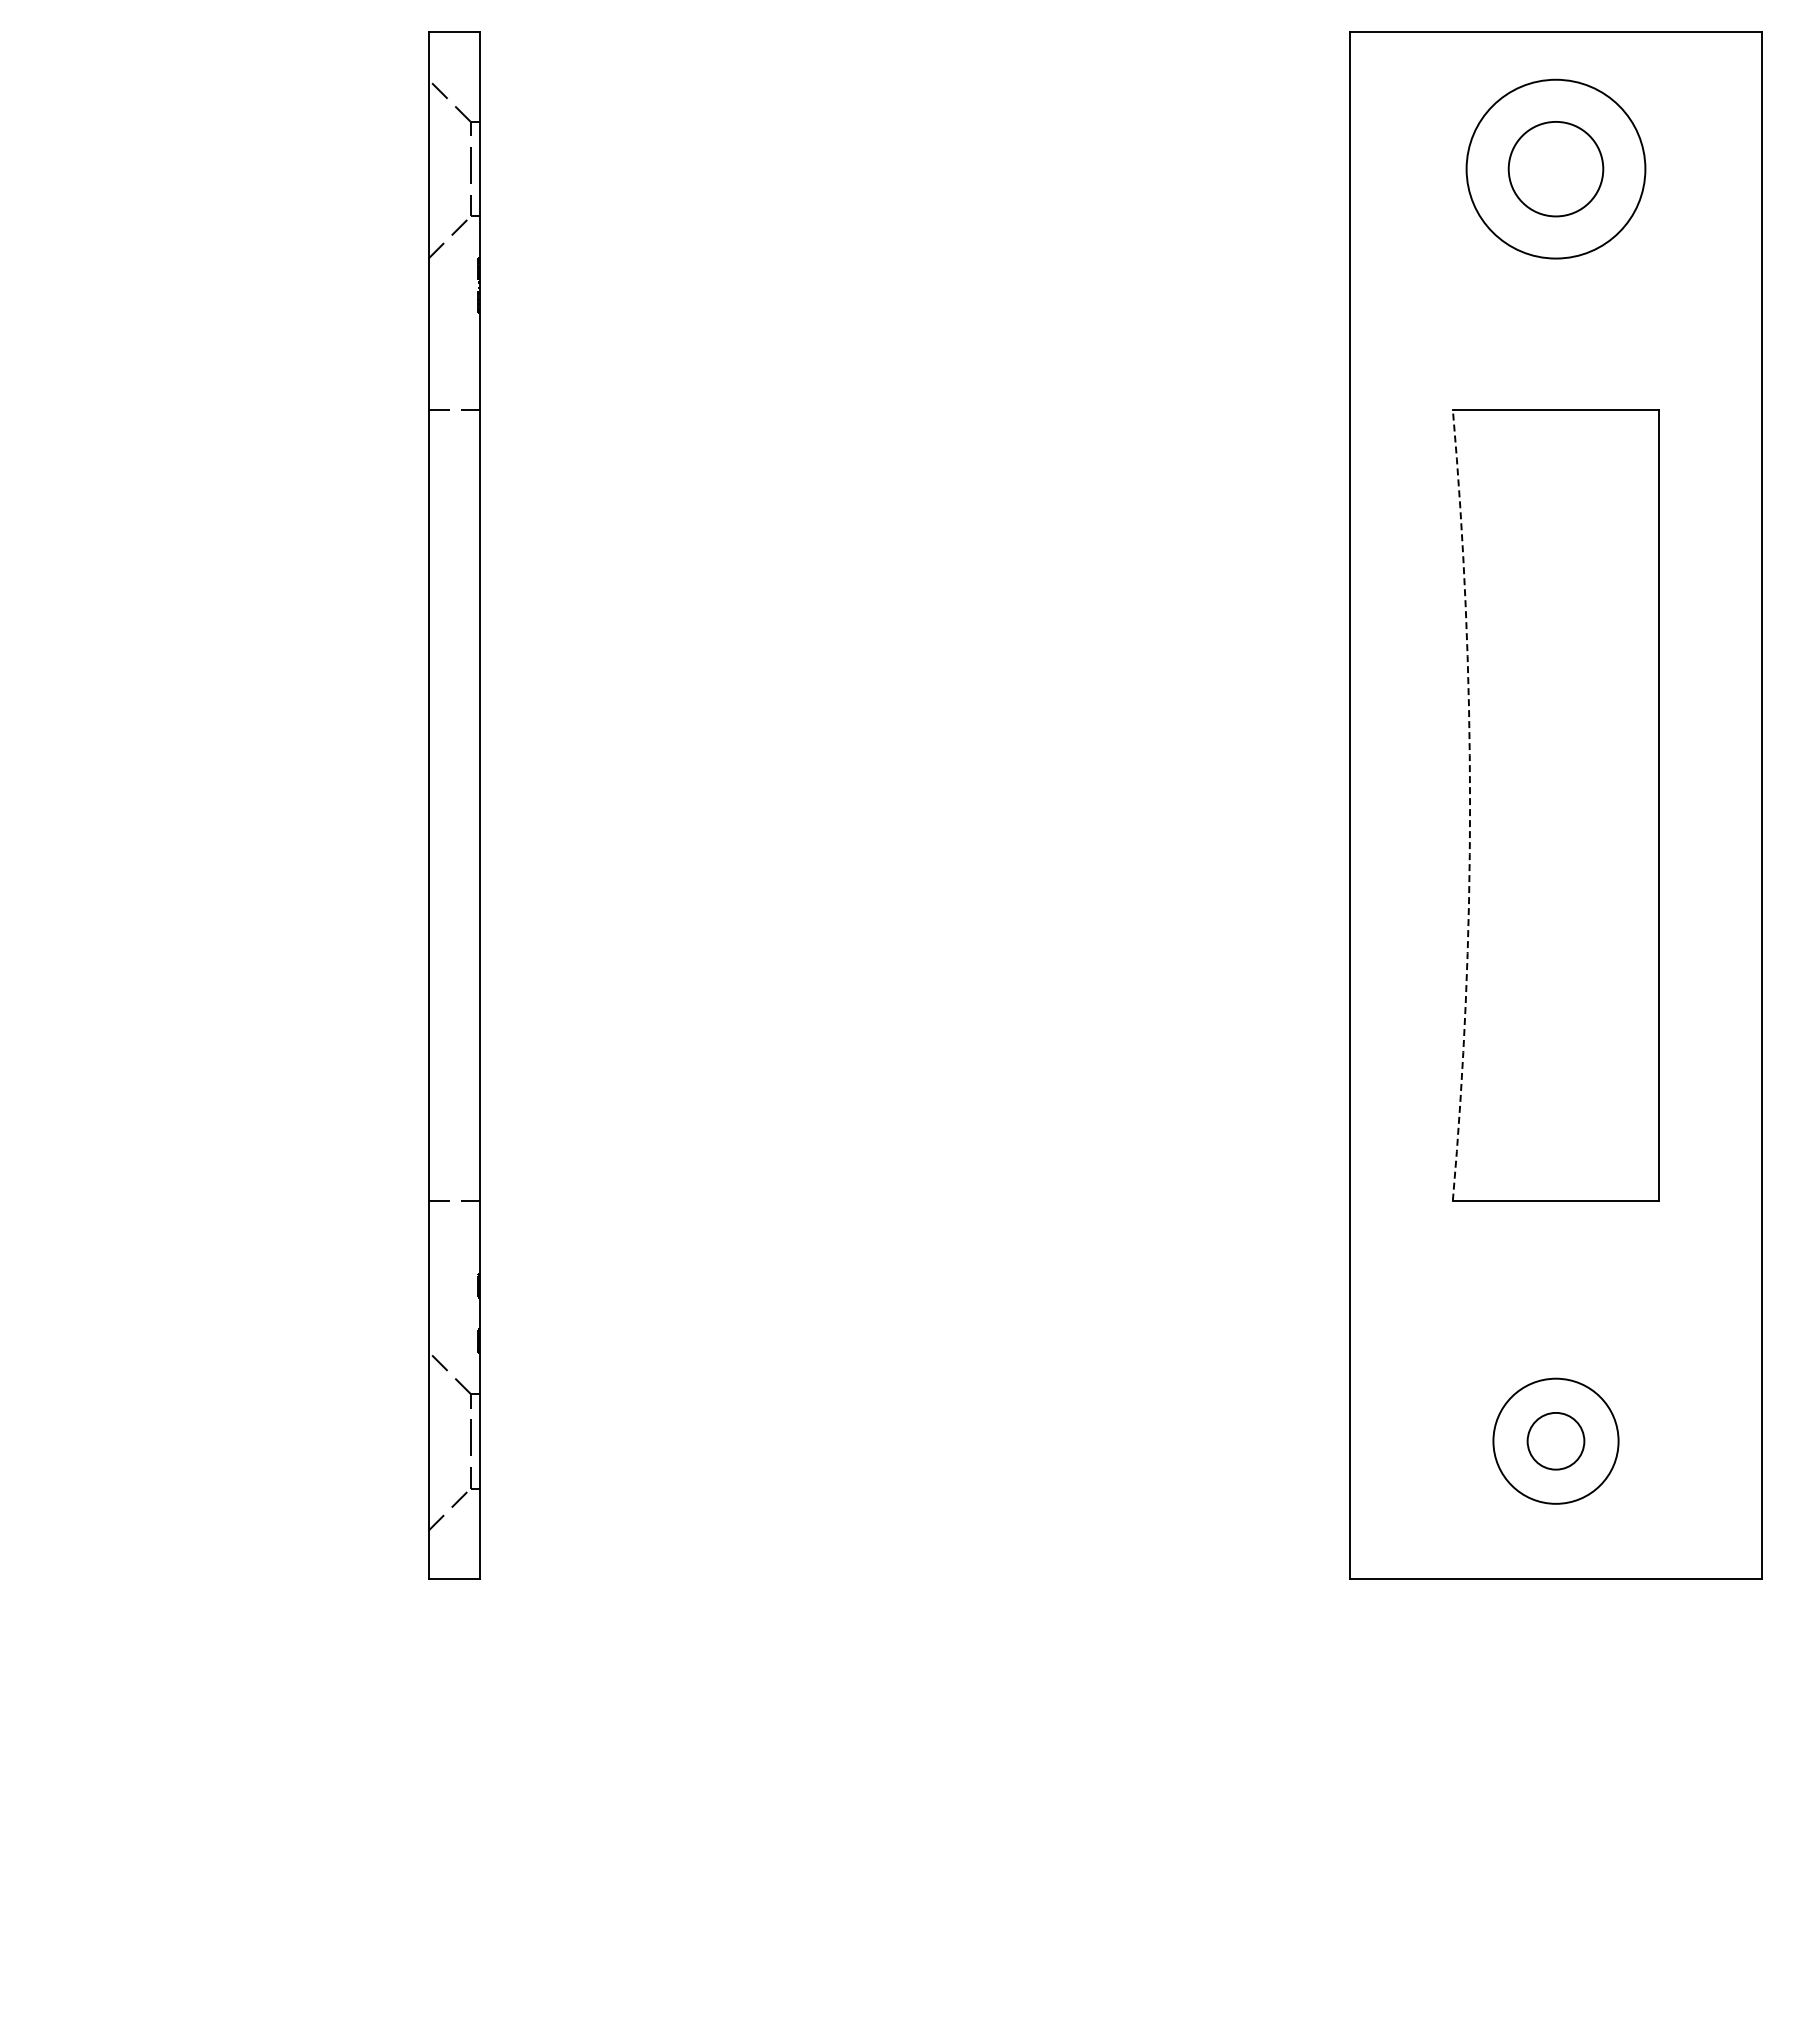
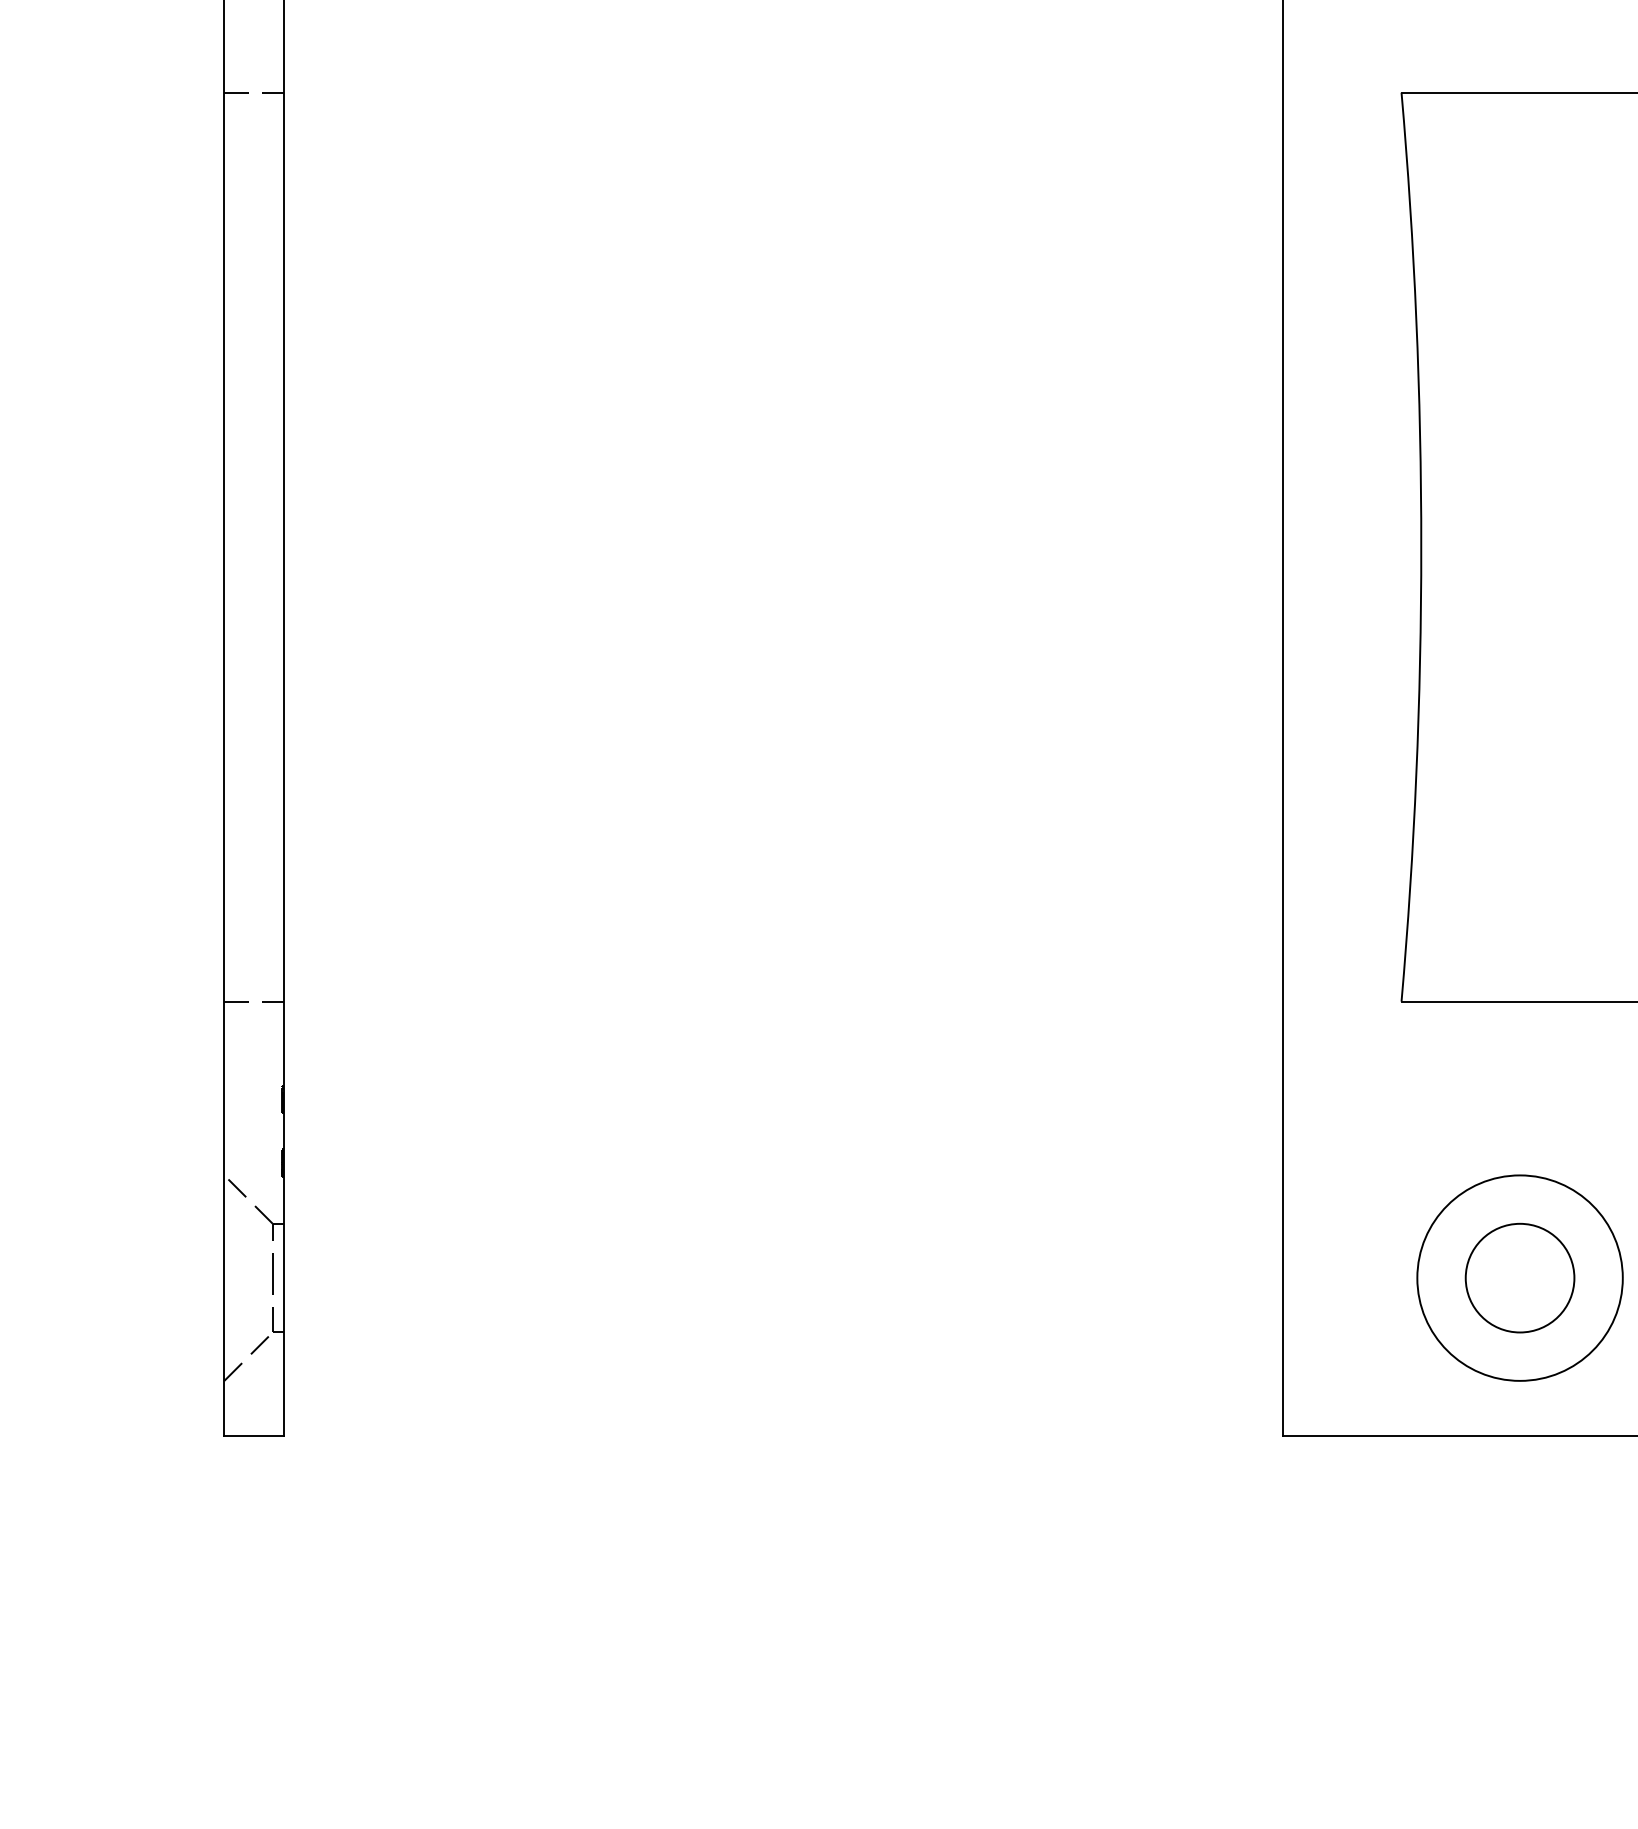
arc: (1470, 805) -> (1421, 547), dashed -> solid
circle: (1555, 1440) -> (1519, 1277), size x1.43
circle: (1555, 1441) -> (1519, 1278), size x1.67

